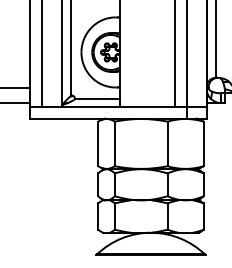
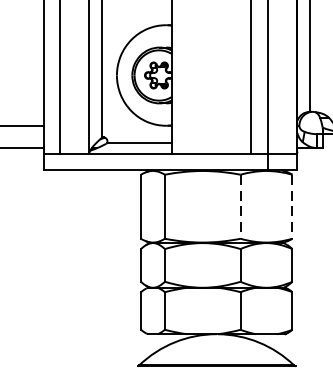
line: (167, 144) -> (240, 207), solid -> dashed
line: (203, 144) -> (292, 207), solid -> dashed

